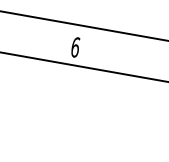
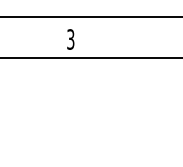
text: (75, 47) -> (70, 39), 6 -> 3

